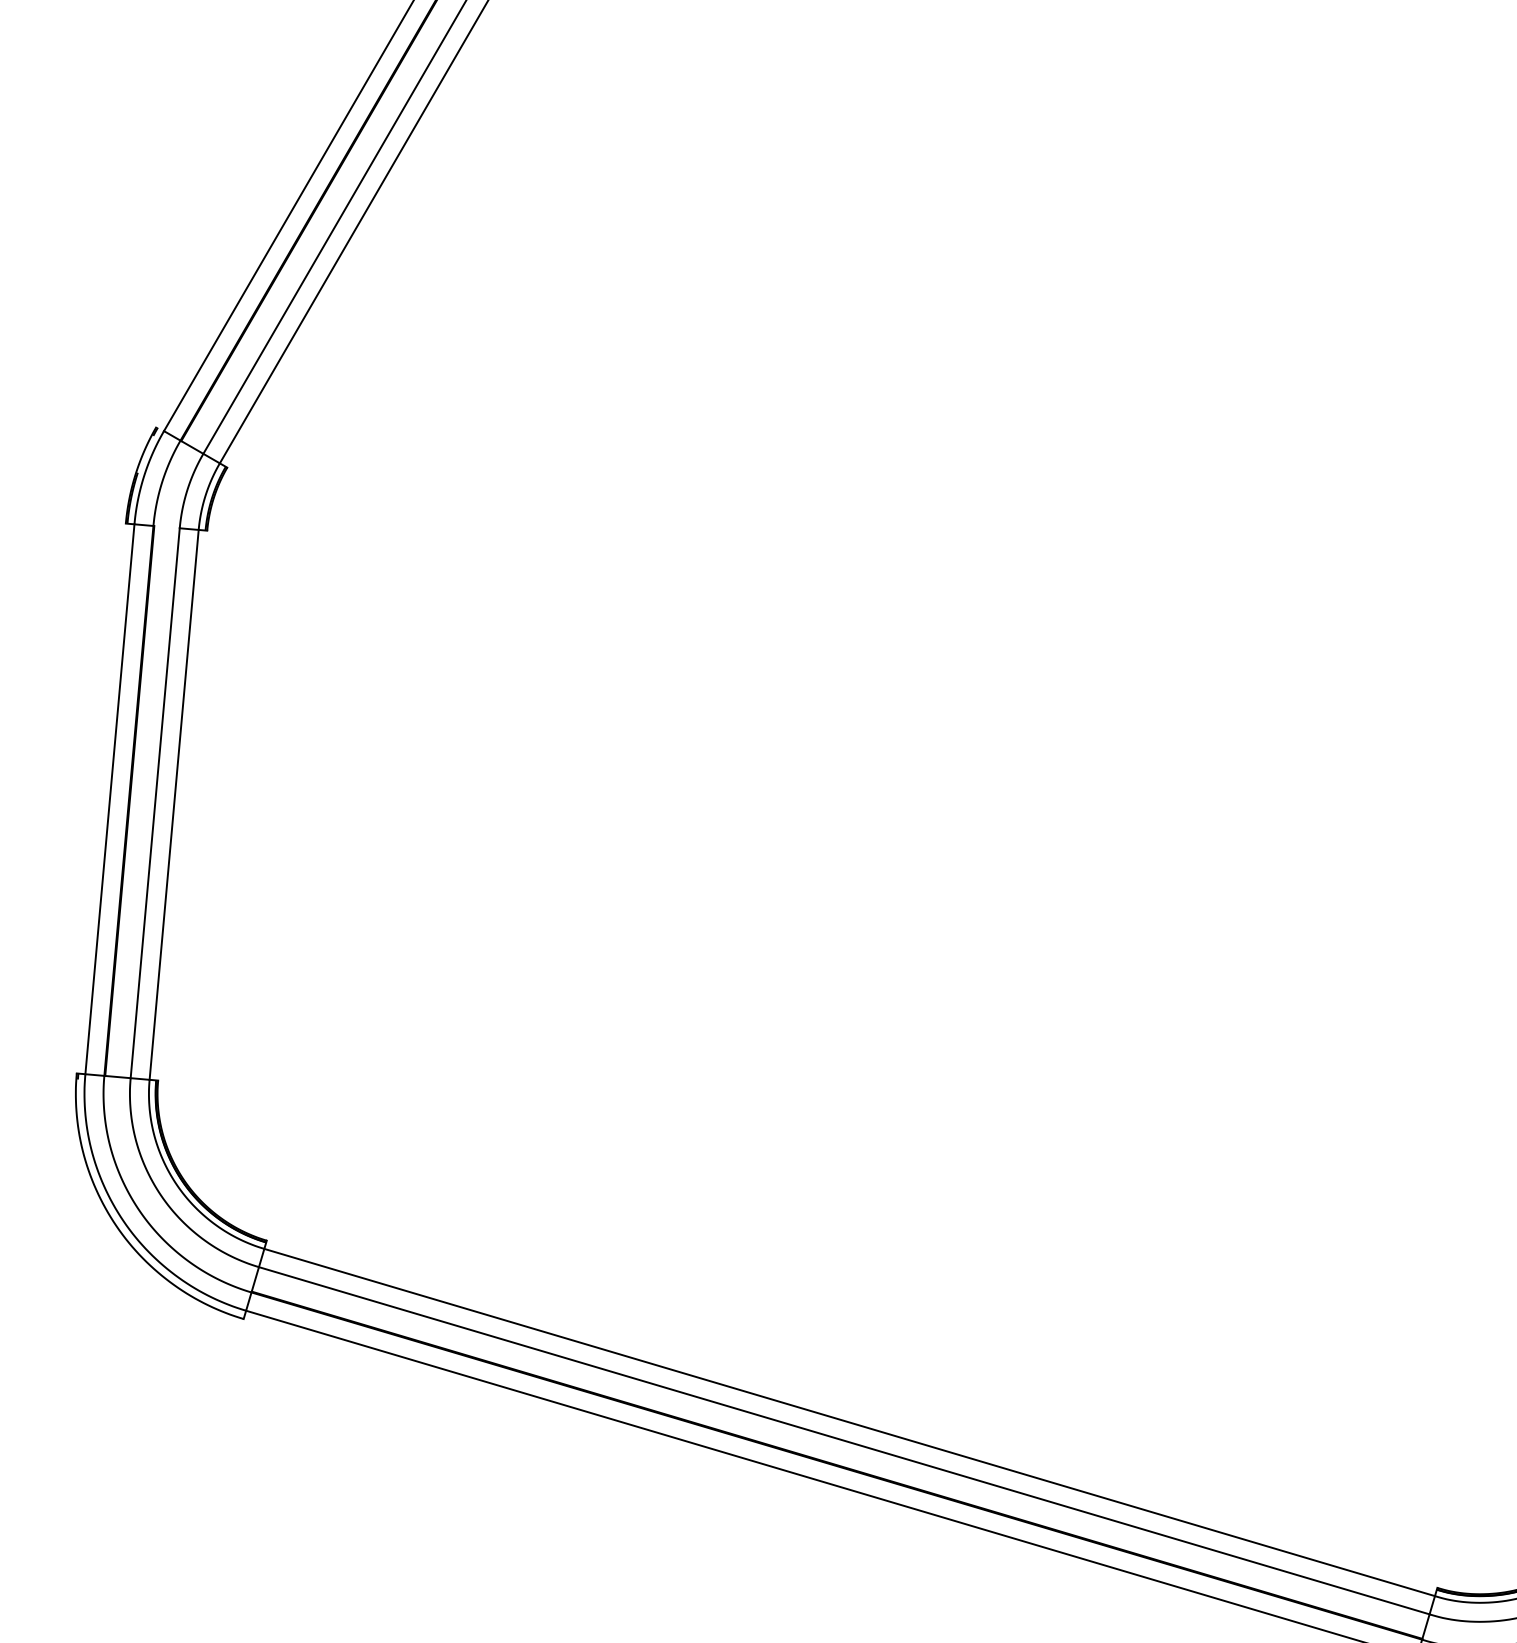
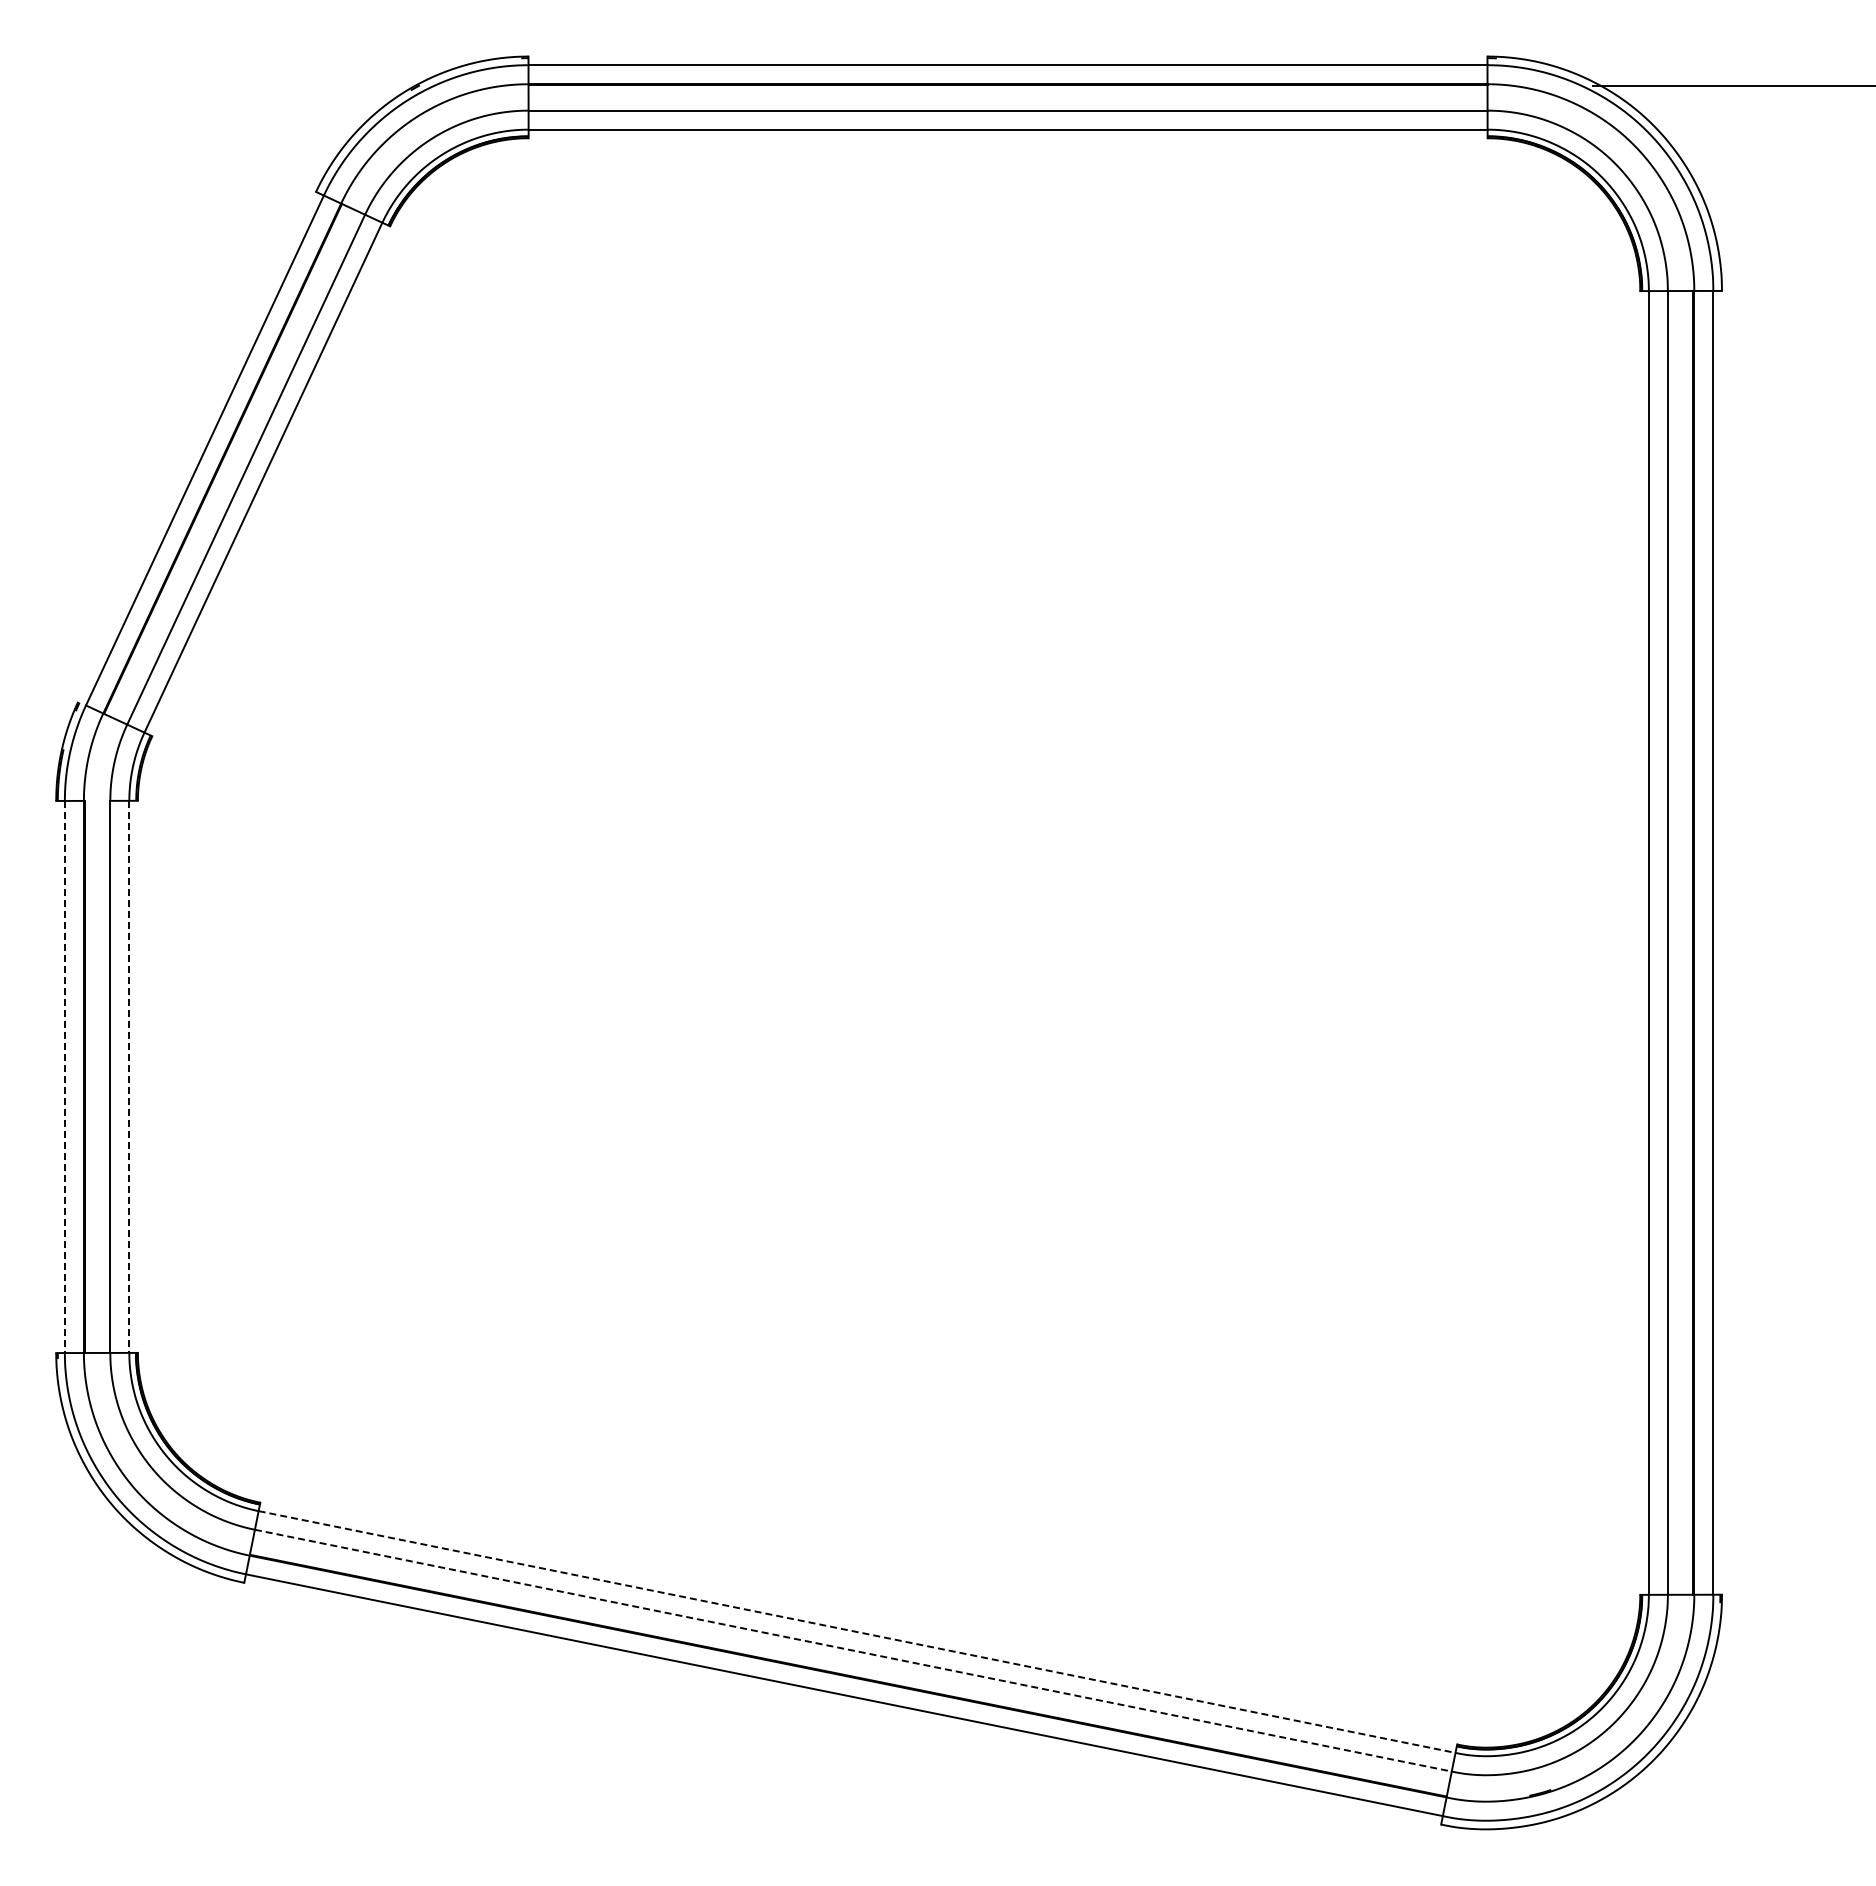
line: (109, 799) -> (64, 1077), solid -> dashed
line: (174, 805) -> (129, 1077), solid -> dashed
line: (850, 1423) -> (857, 1632), solid -> dashed
line: (844, 1440) -> (853, 1650), solid -> dashed

